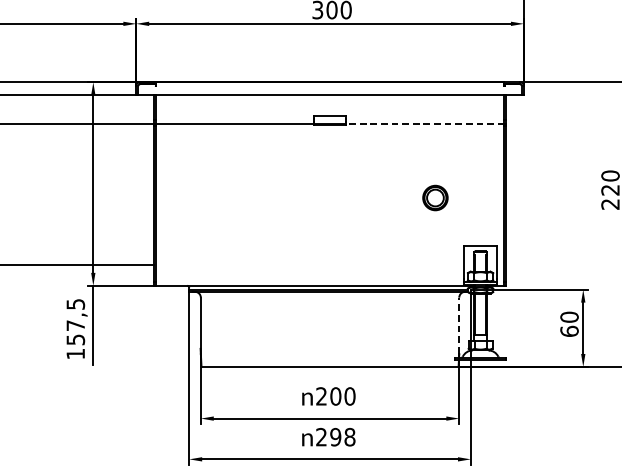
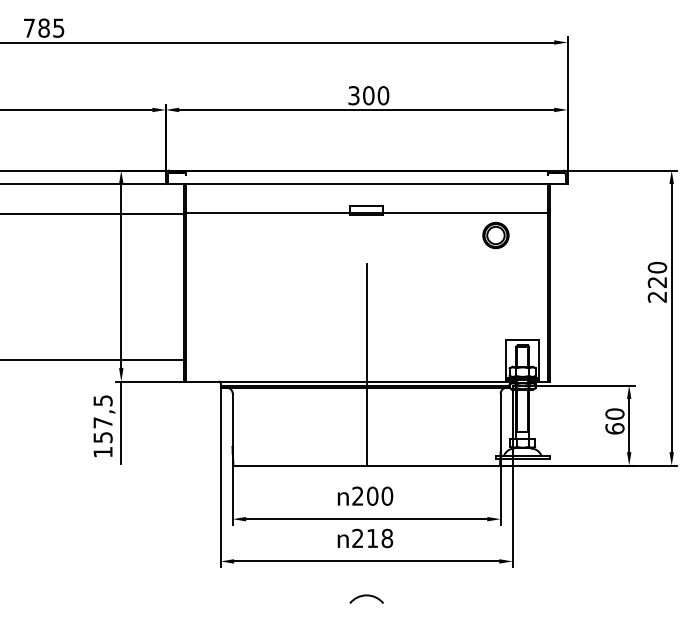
line: (424, 123) -> (464, 213), dashed -> solid
part: (435, 198) -> (495, 235), moved
line: (329, 269) -> (366, 364), added
line: (459, 325) -> (500, 422), dashed -> solid
text: (335, 437) -> (372, 538), 298 -> 218

